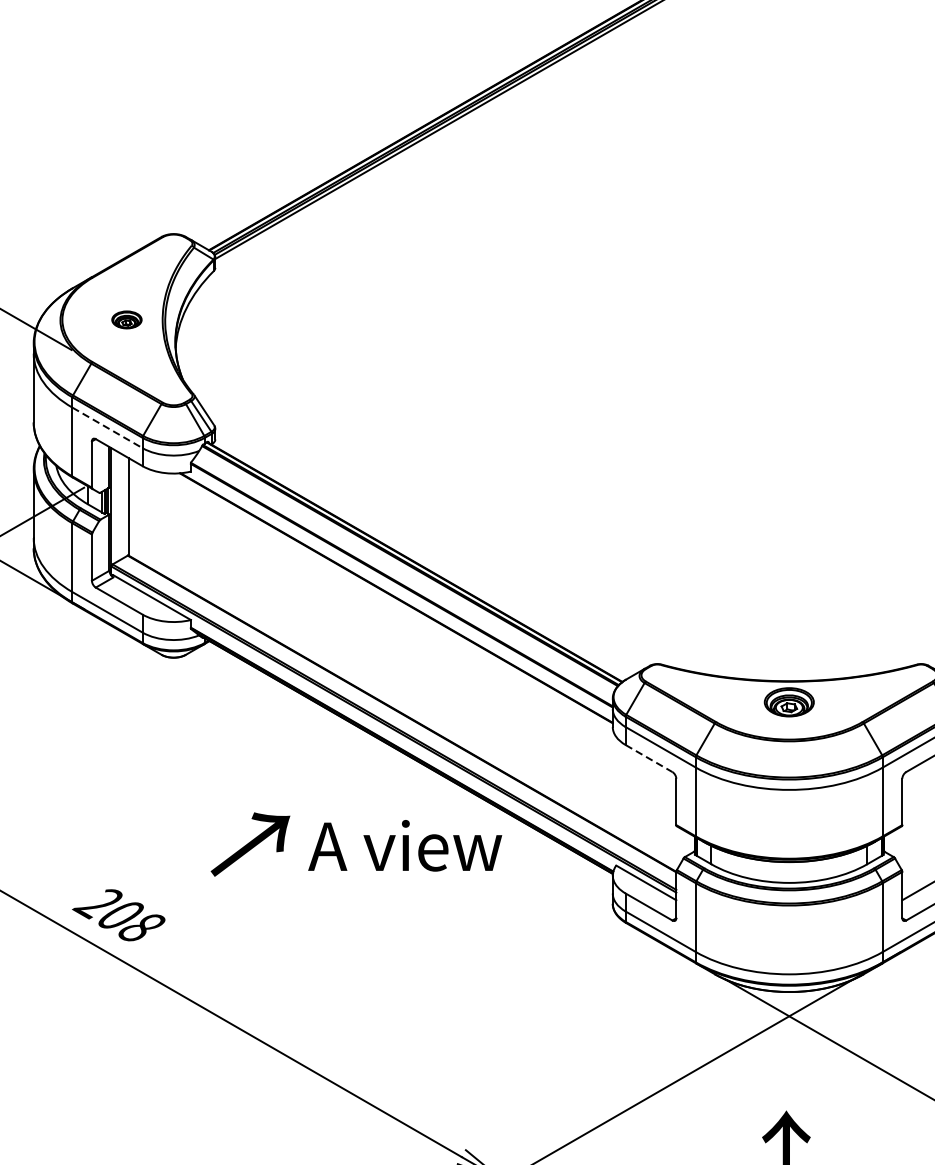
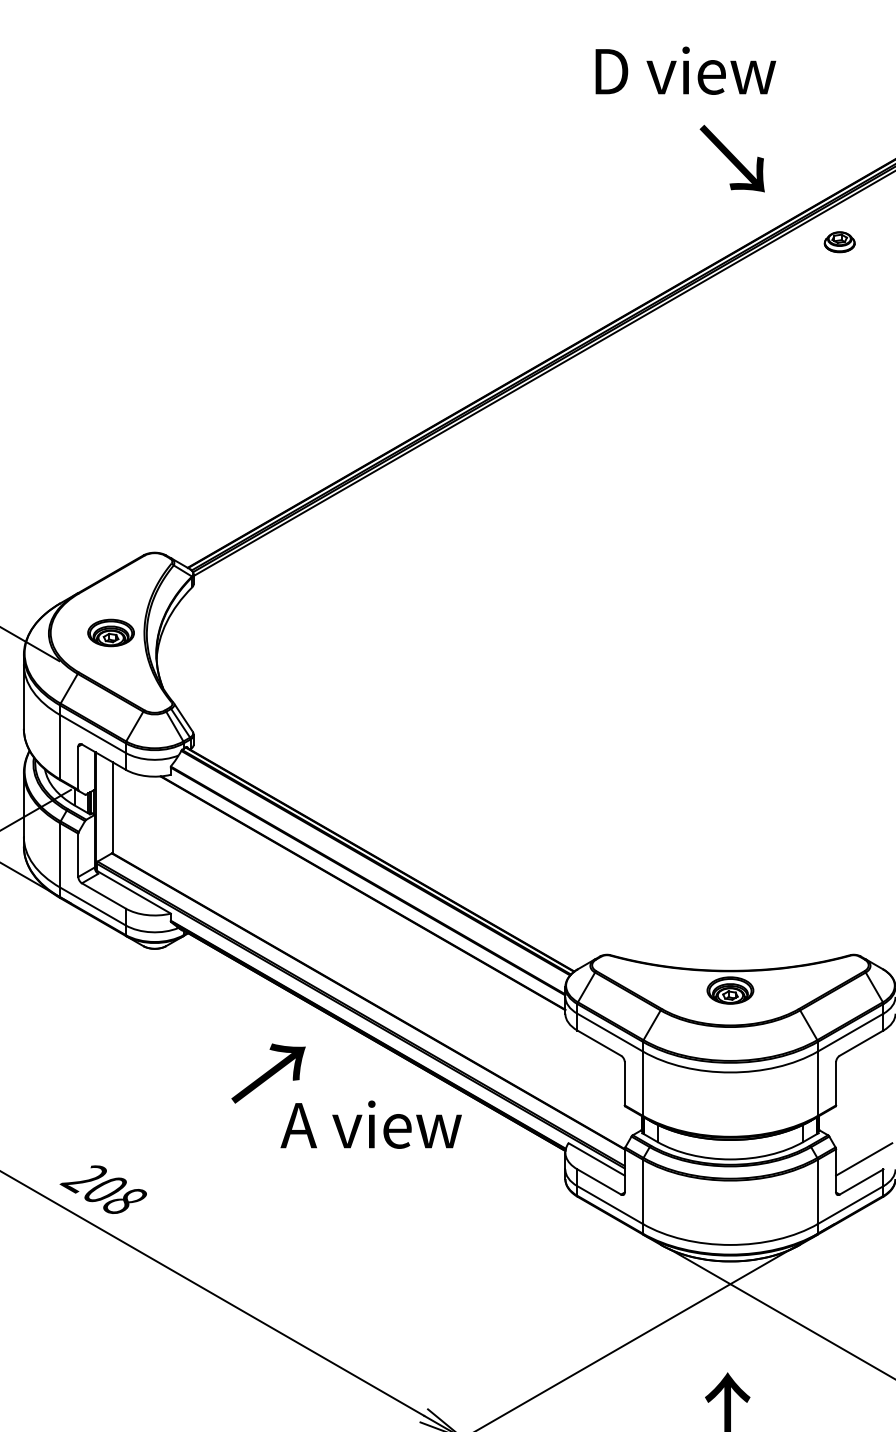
part: (126, 319) -> (110, 632), size x1.67
line: (107, 427) -> (92, 733), dashed -> solid
line: (649, 758) -> (599, 1043), dashed -> solid
text: (250, 844) -> (268, 1073), moved

